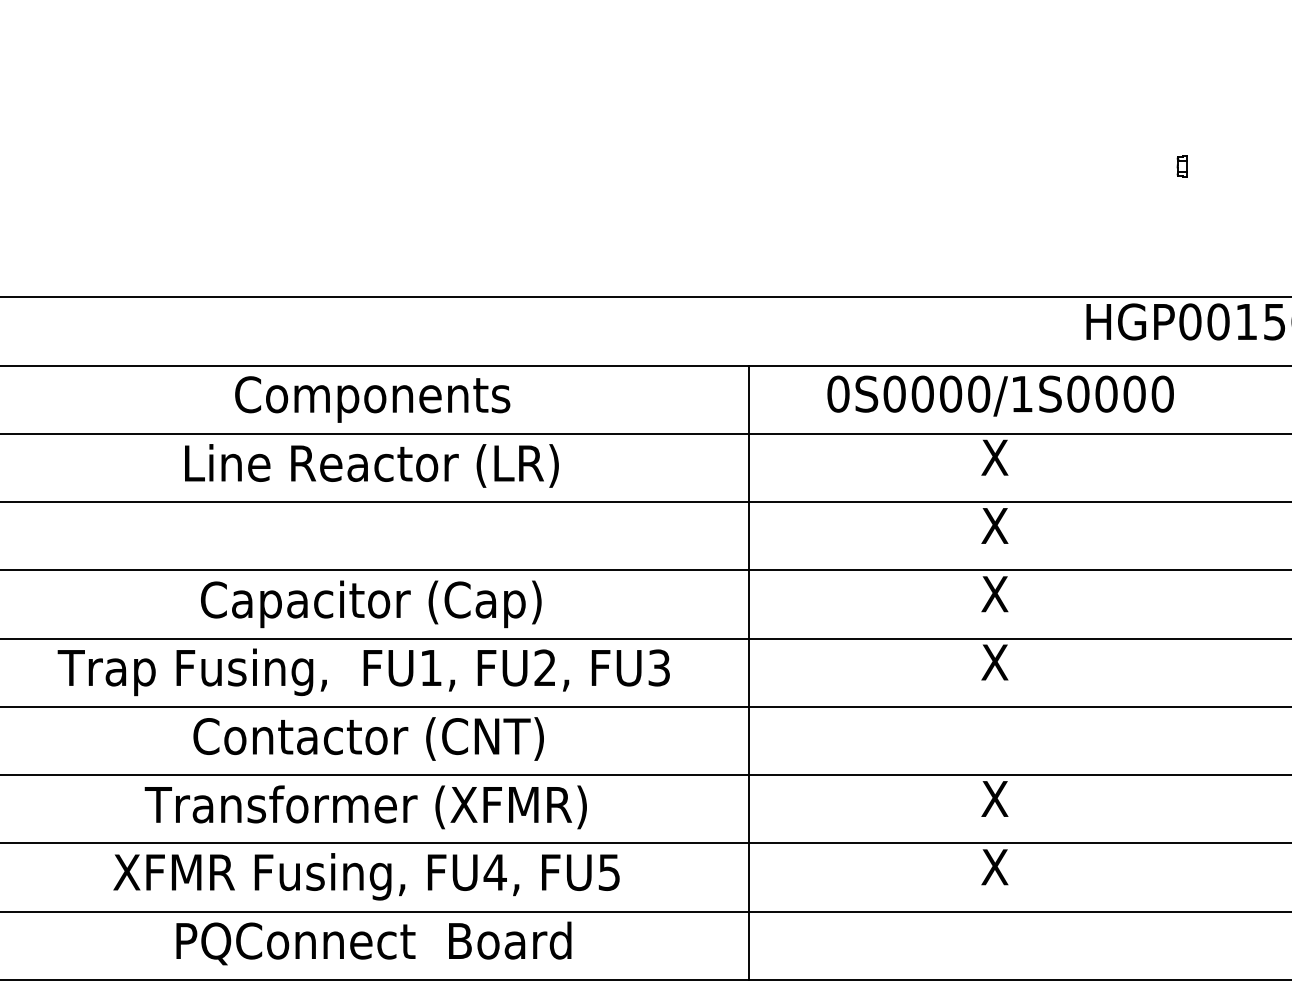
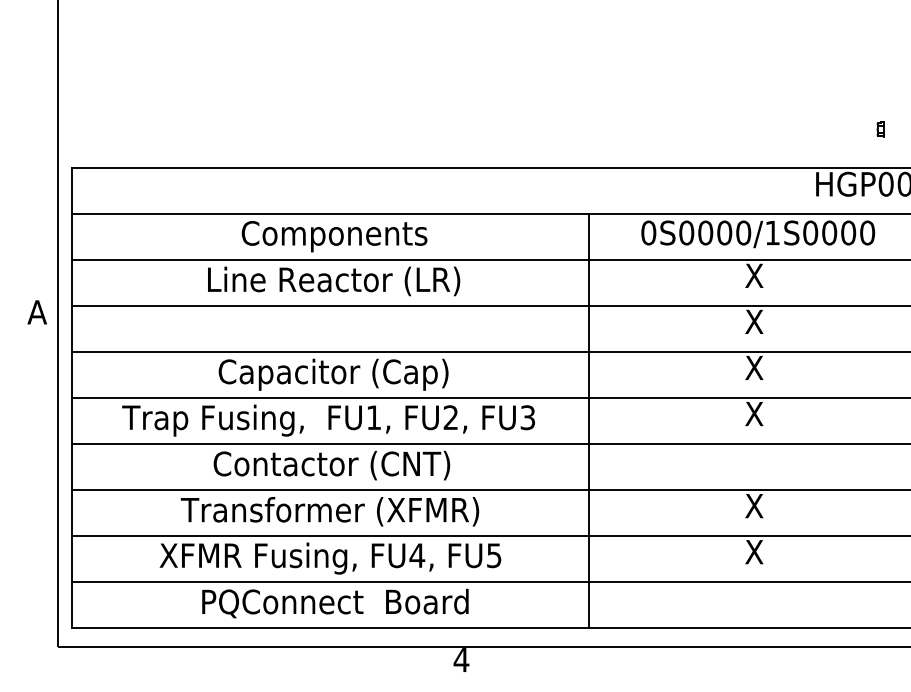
part: (1181, 166) -> (880, 129), moved

